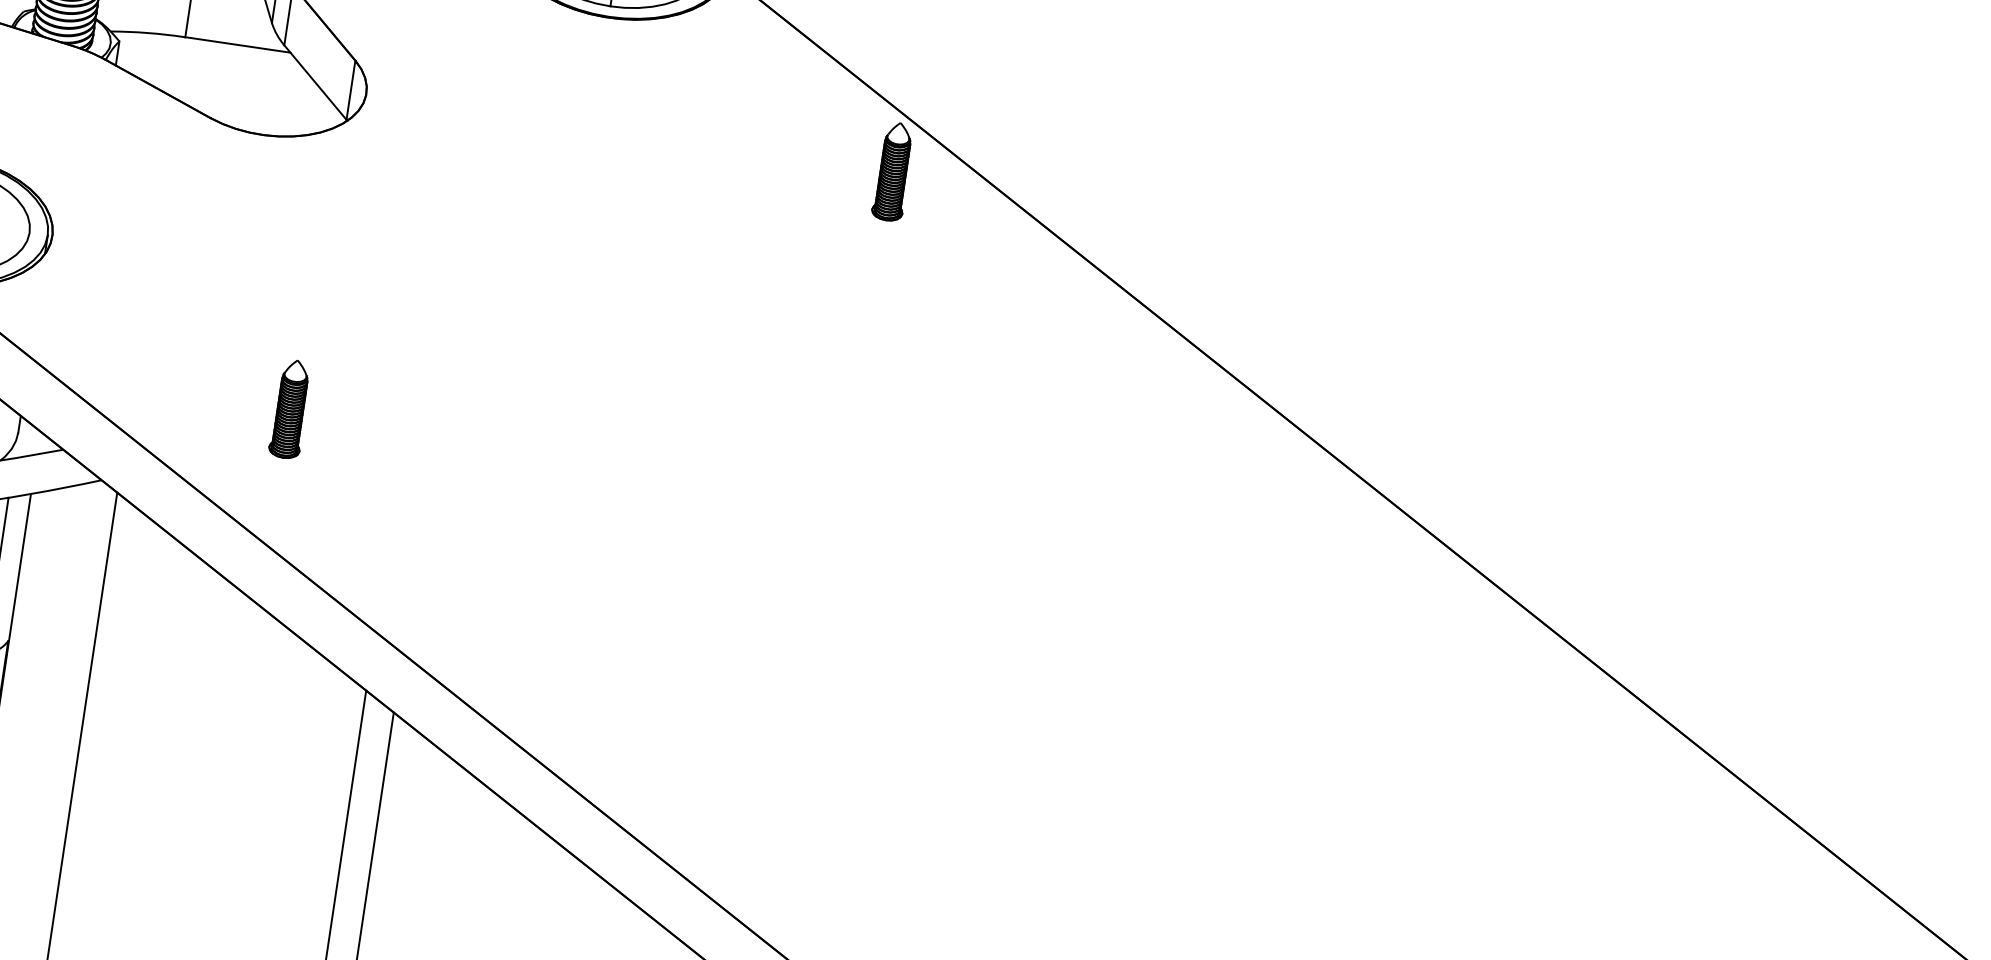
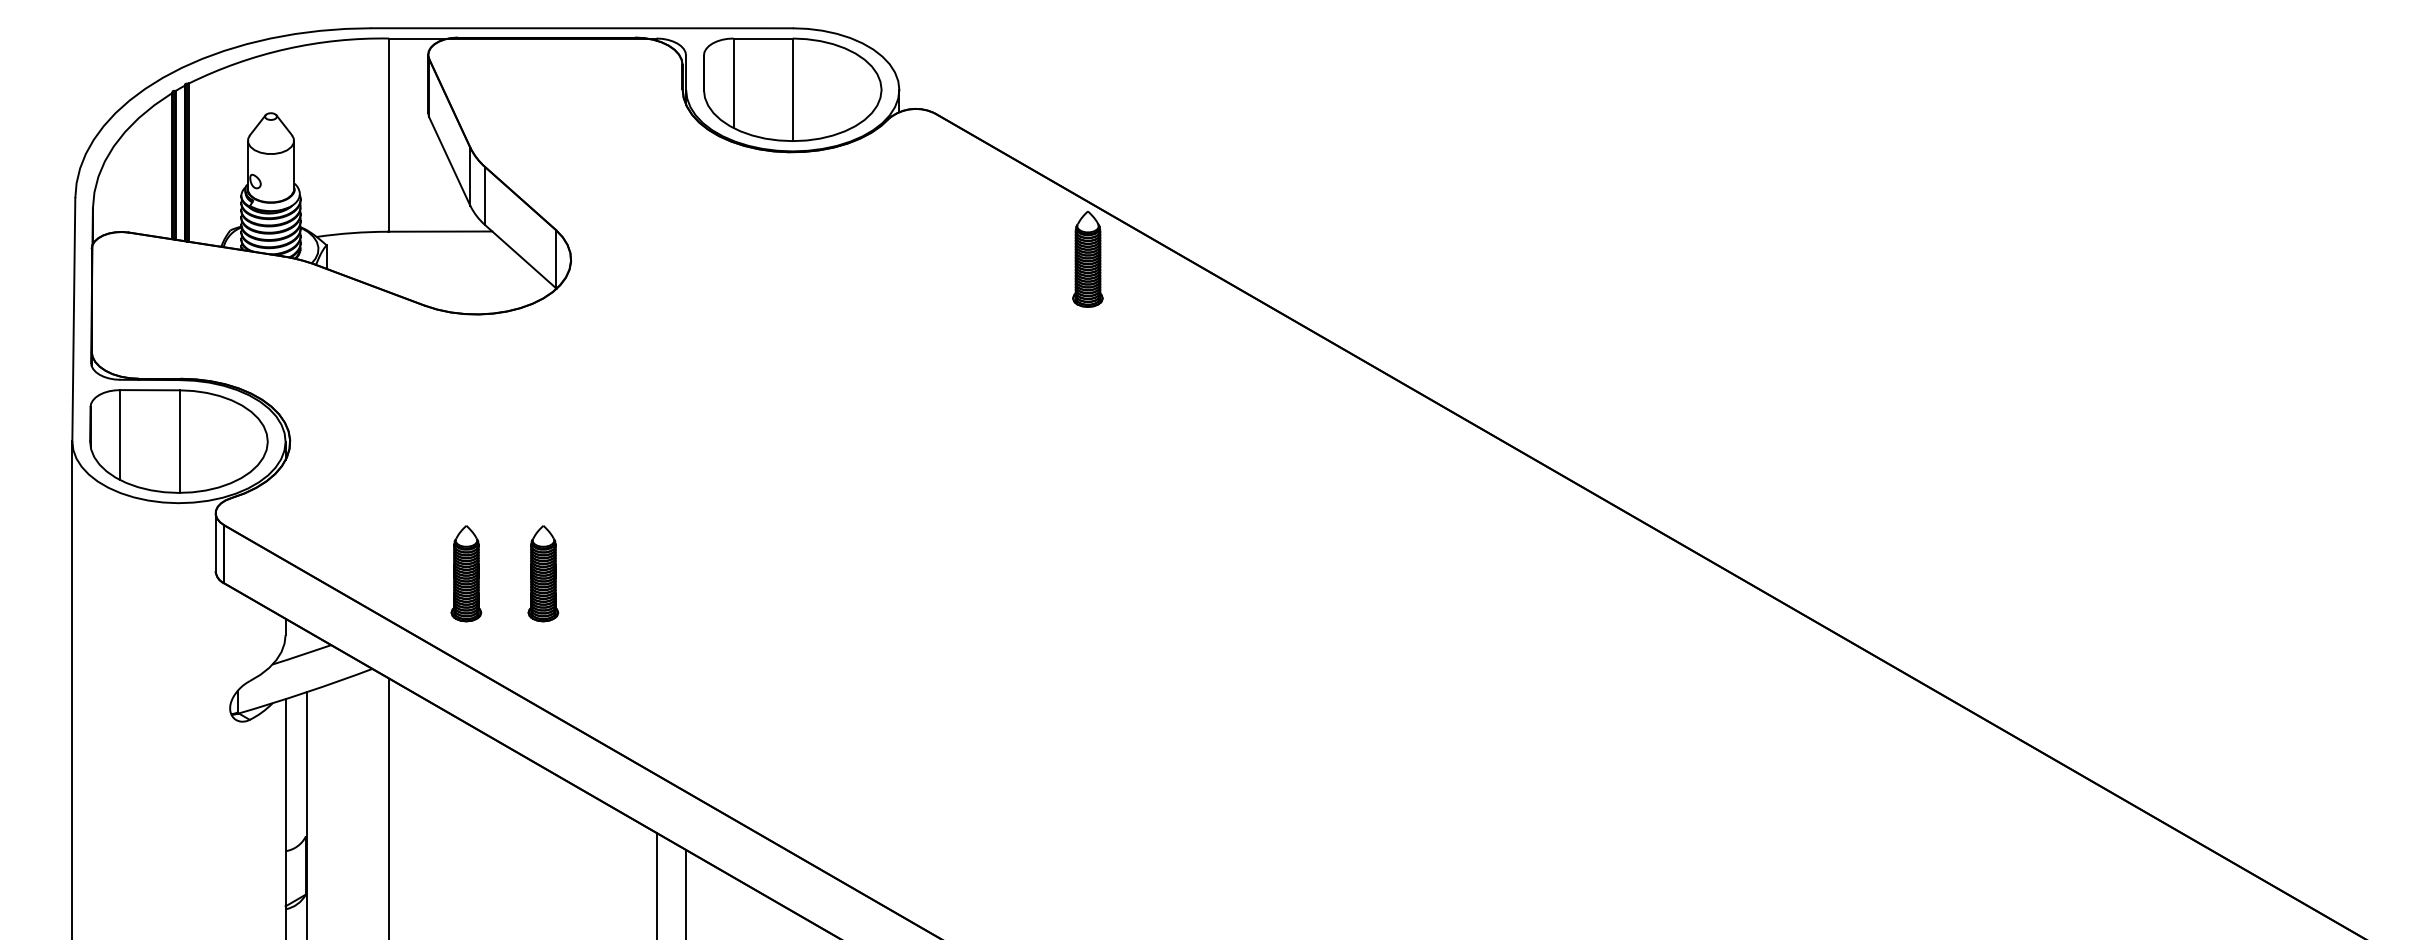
part: (212, 397) -> (466, 573), added

